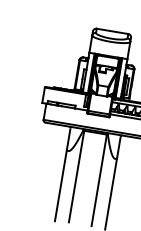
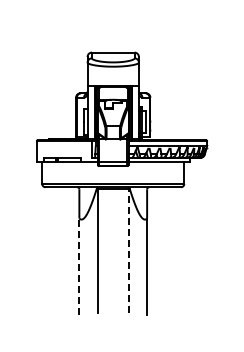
line: (99, 180) -> (128, 251), solid -> dashed
line: (61, 185) -> (79, 266), solid -> dashed

